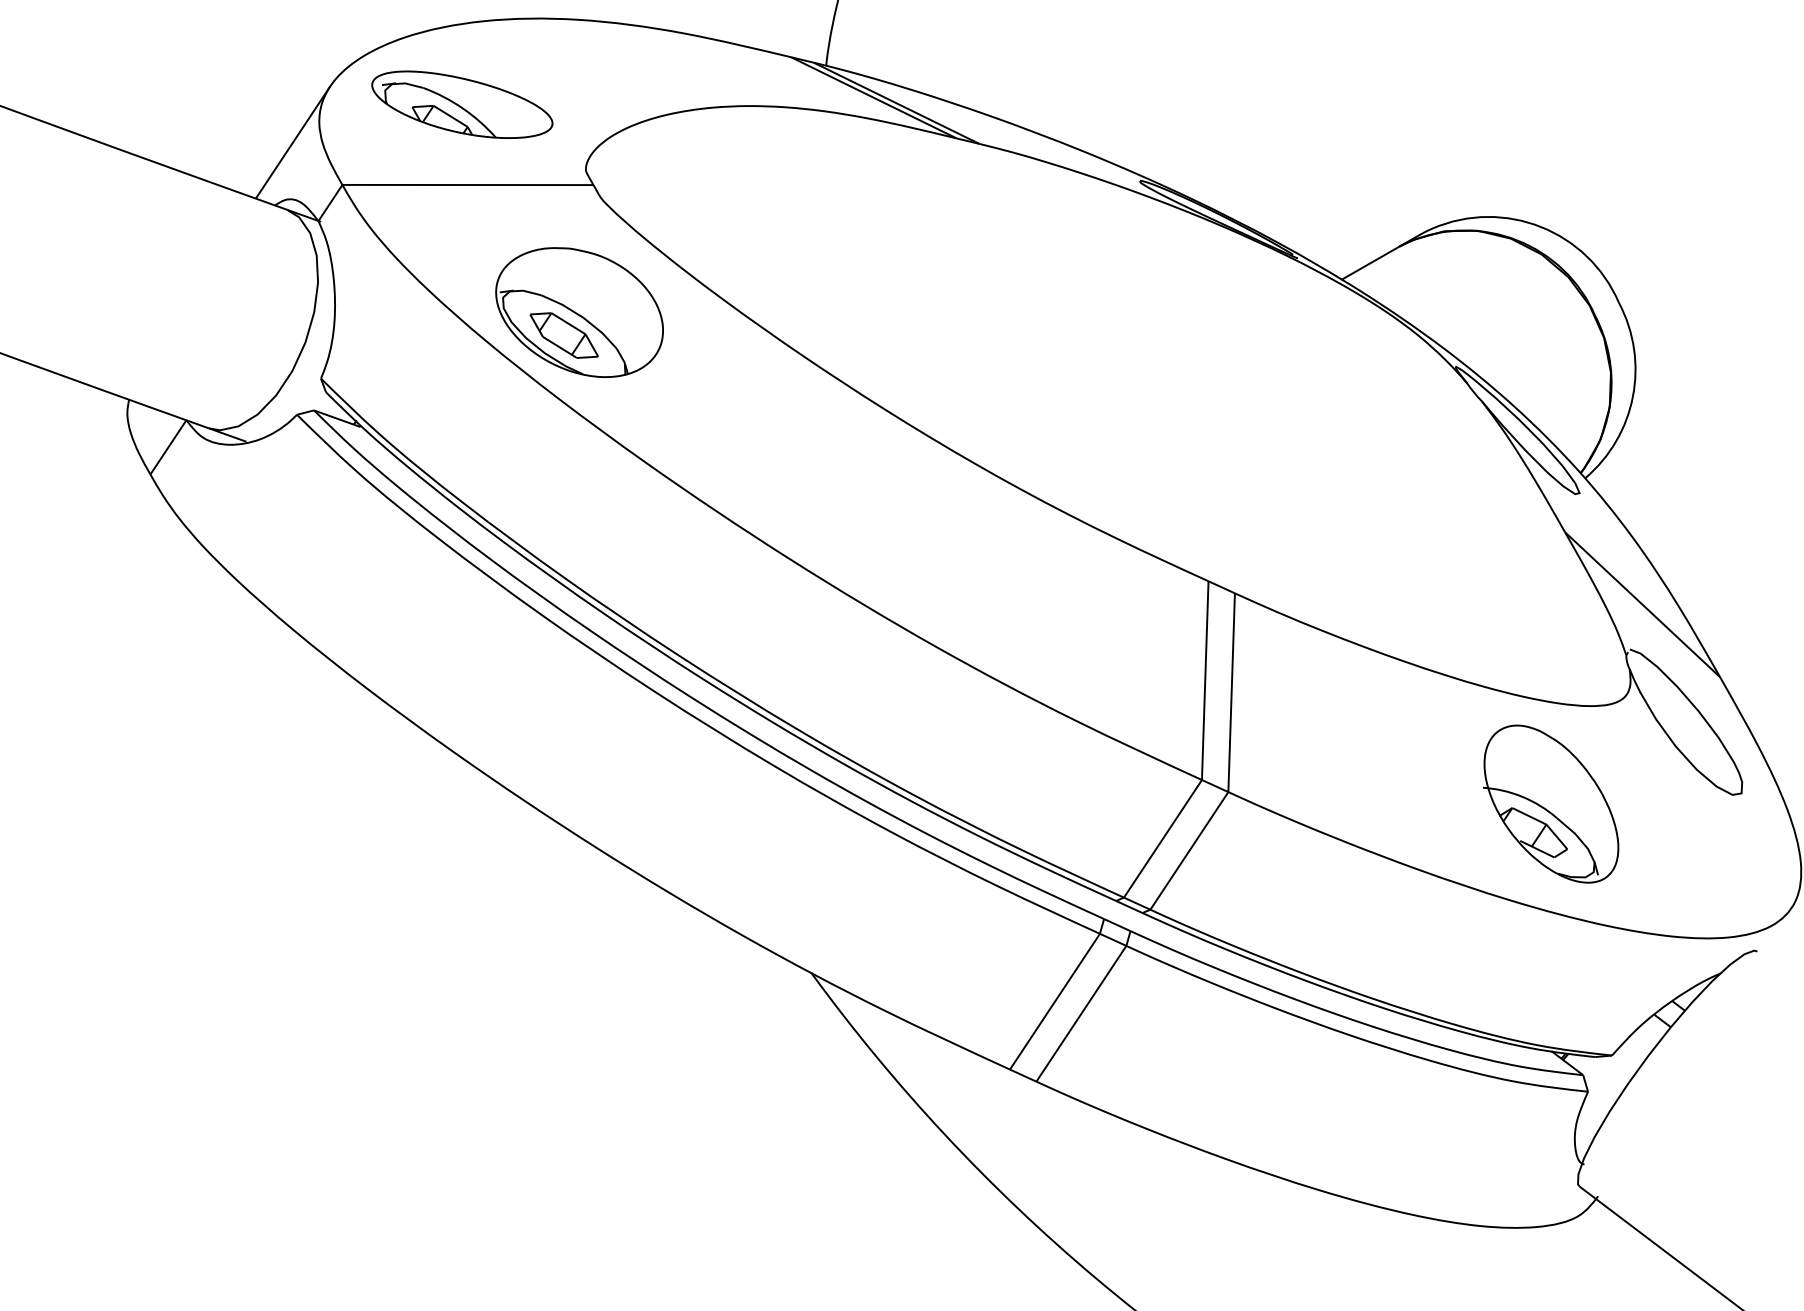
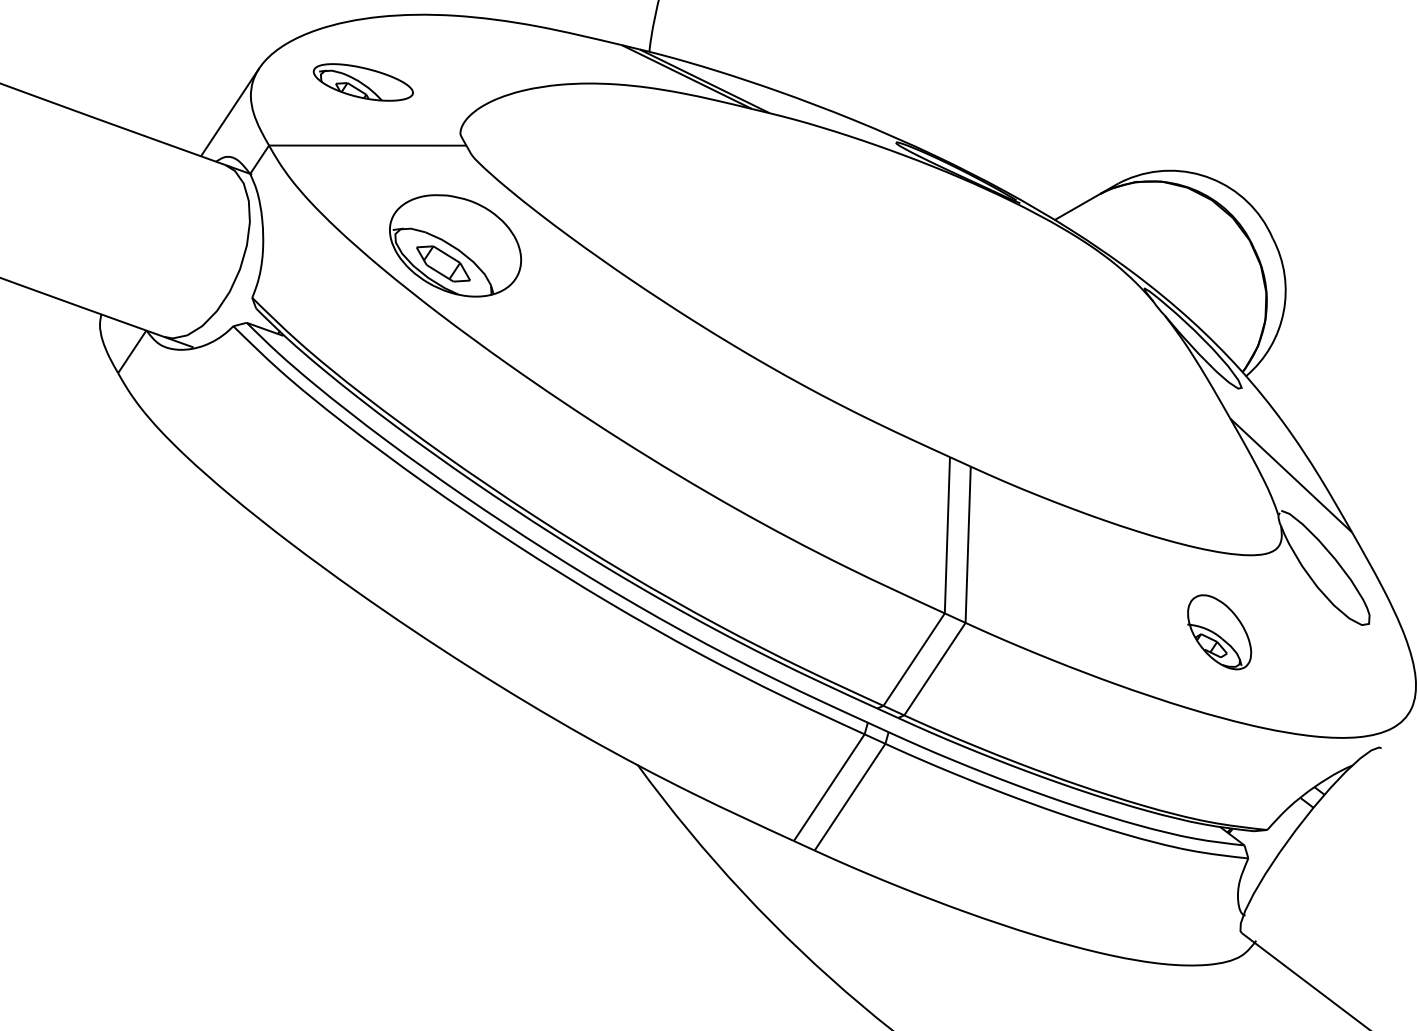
part: (462, 104) -> (363, 82), size x0.7
part: (1551, 803) -> (1219, 631), size x0.6

